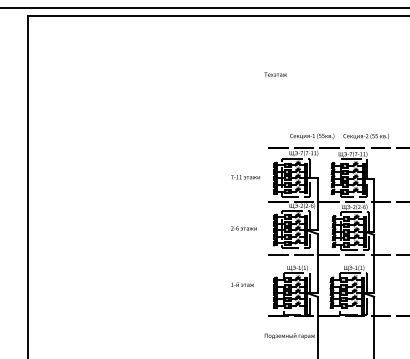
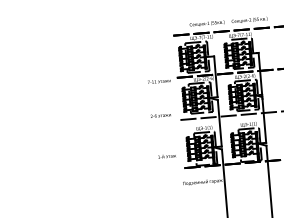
text: (245, 177) -> (159, 81), moved
text: (243, 228) -> (160, 115), moved
text: (242, 284) -> (167, 156), moved

